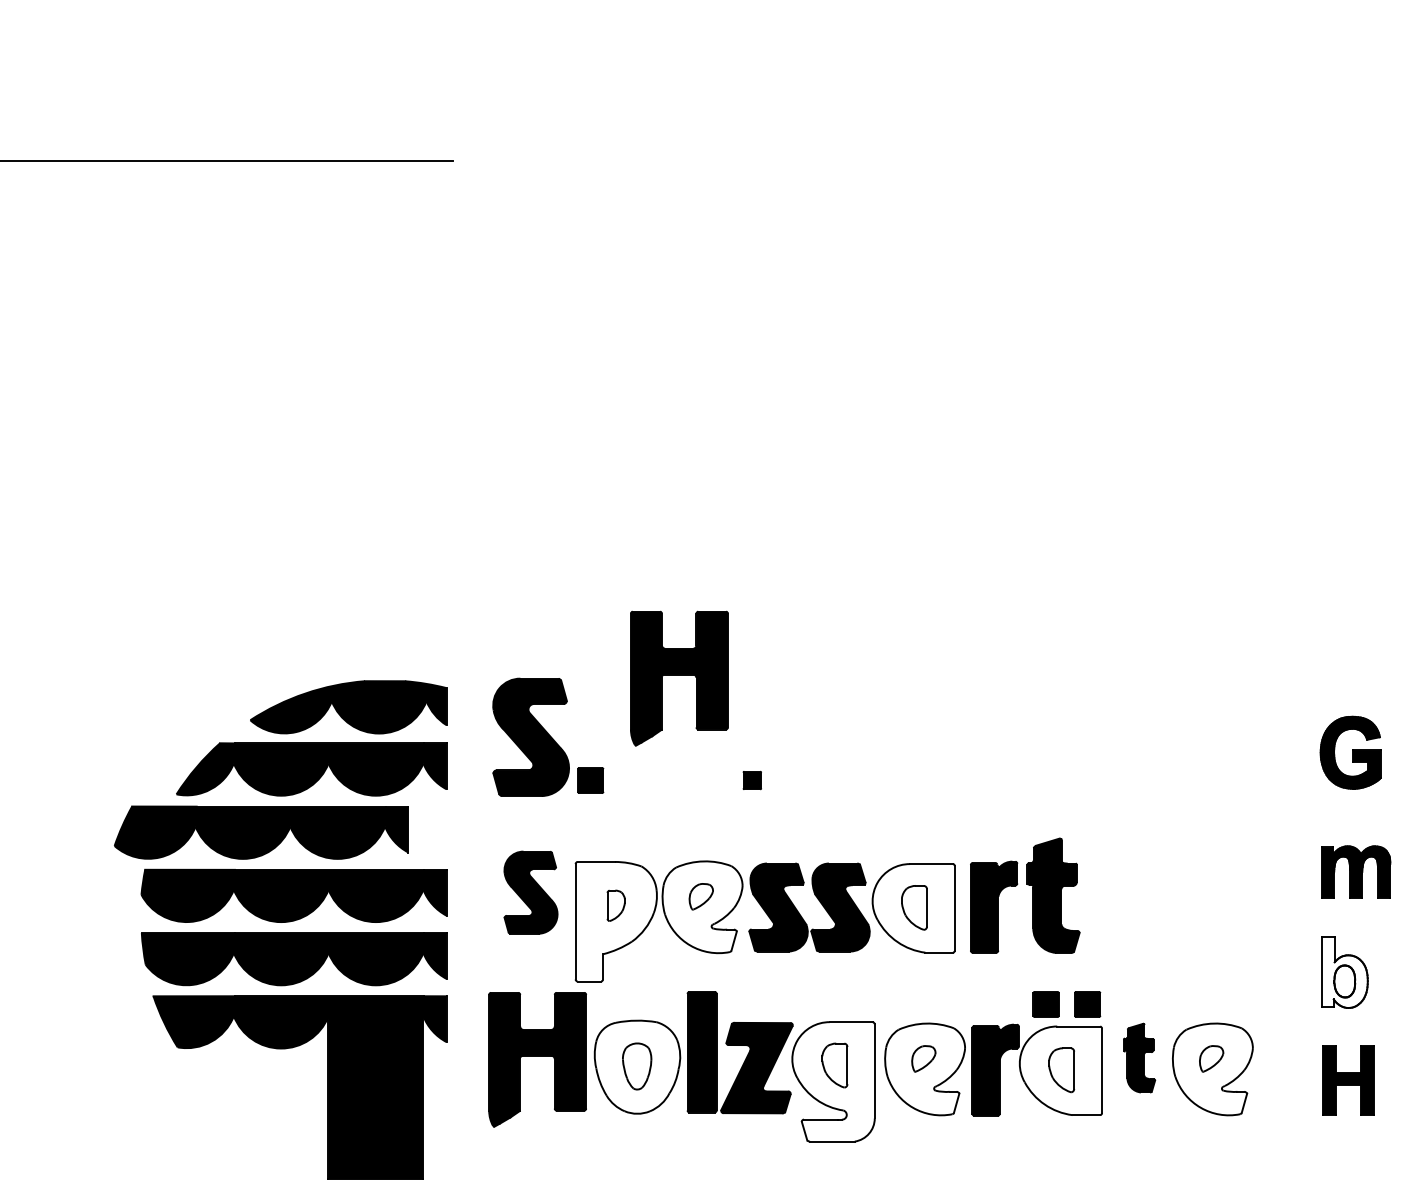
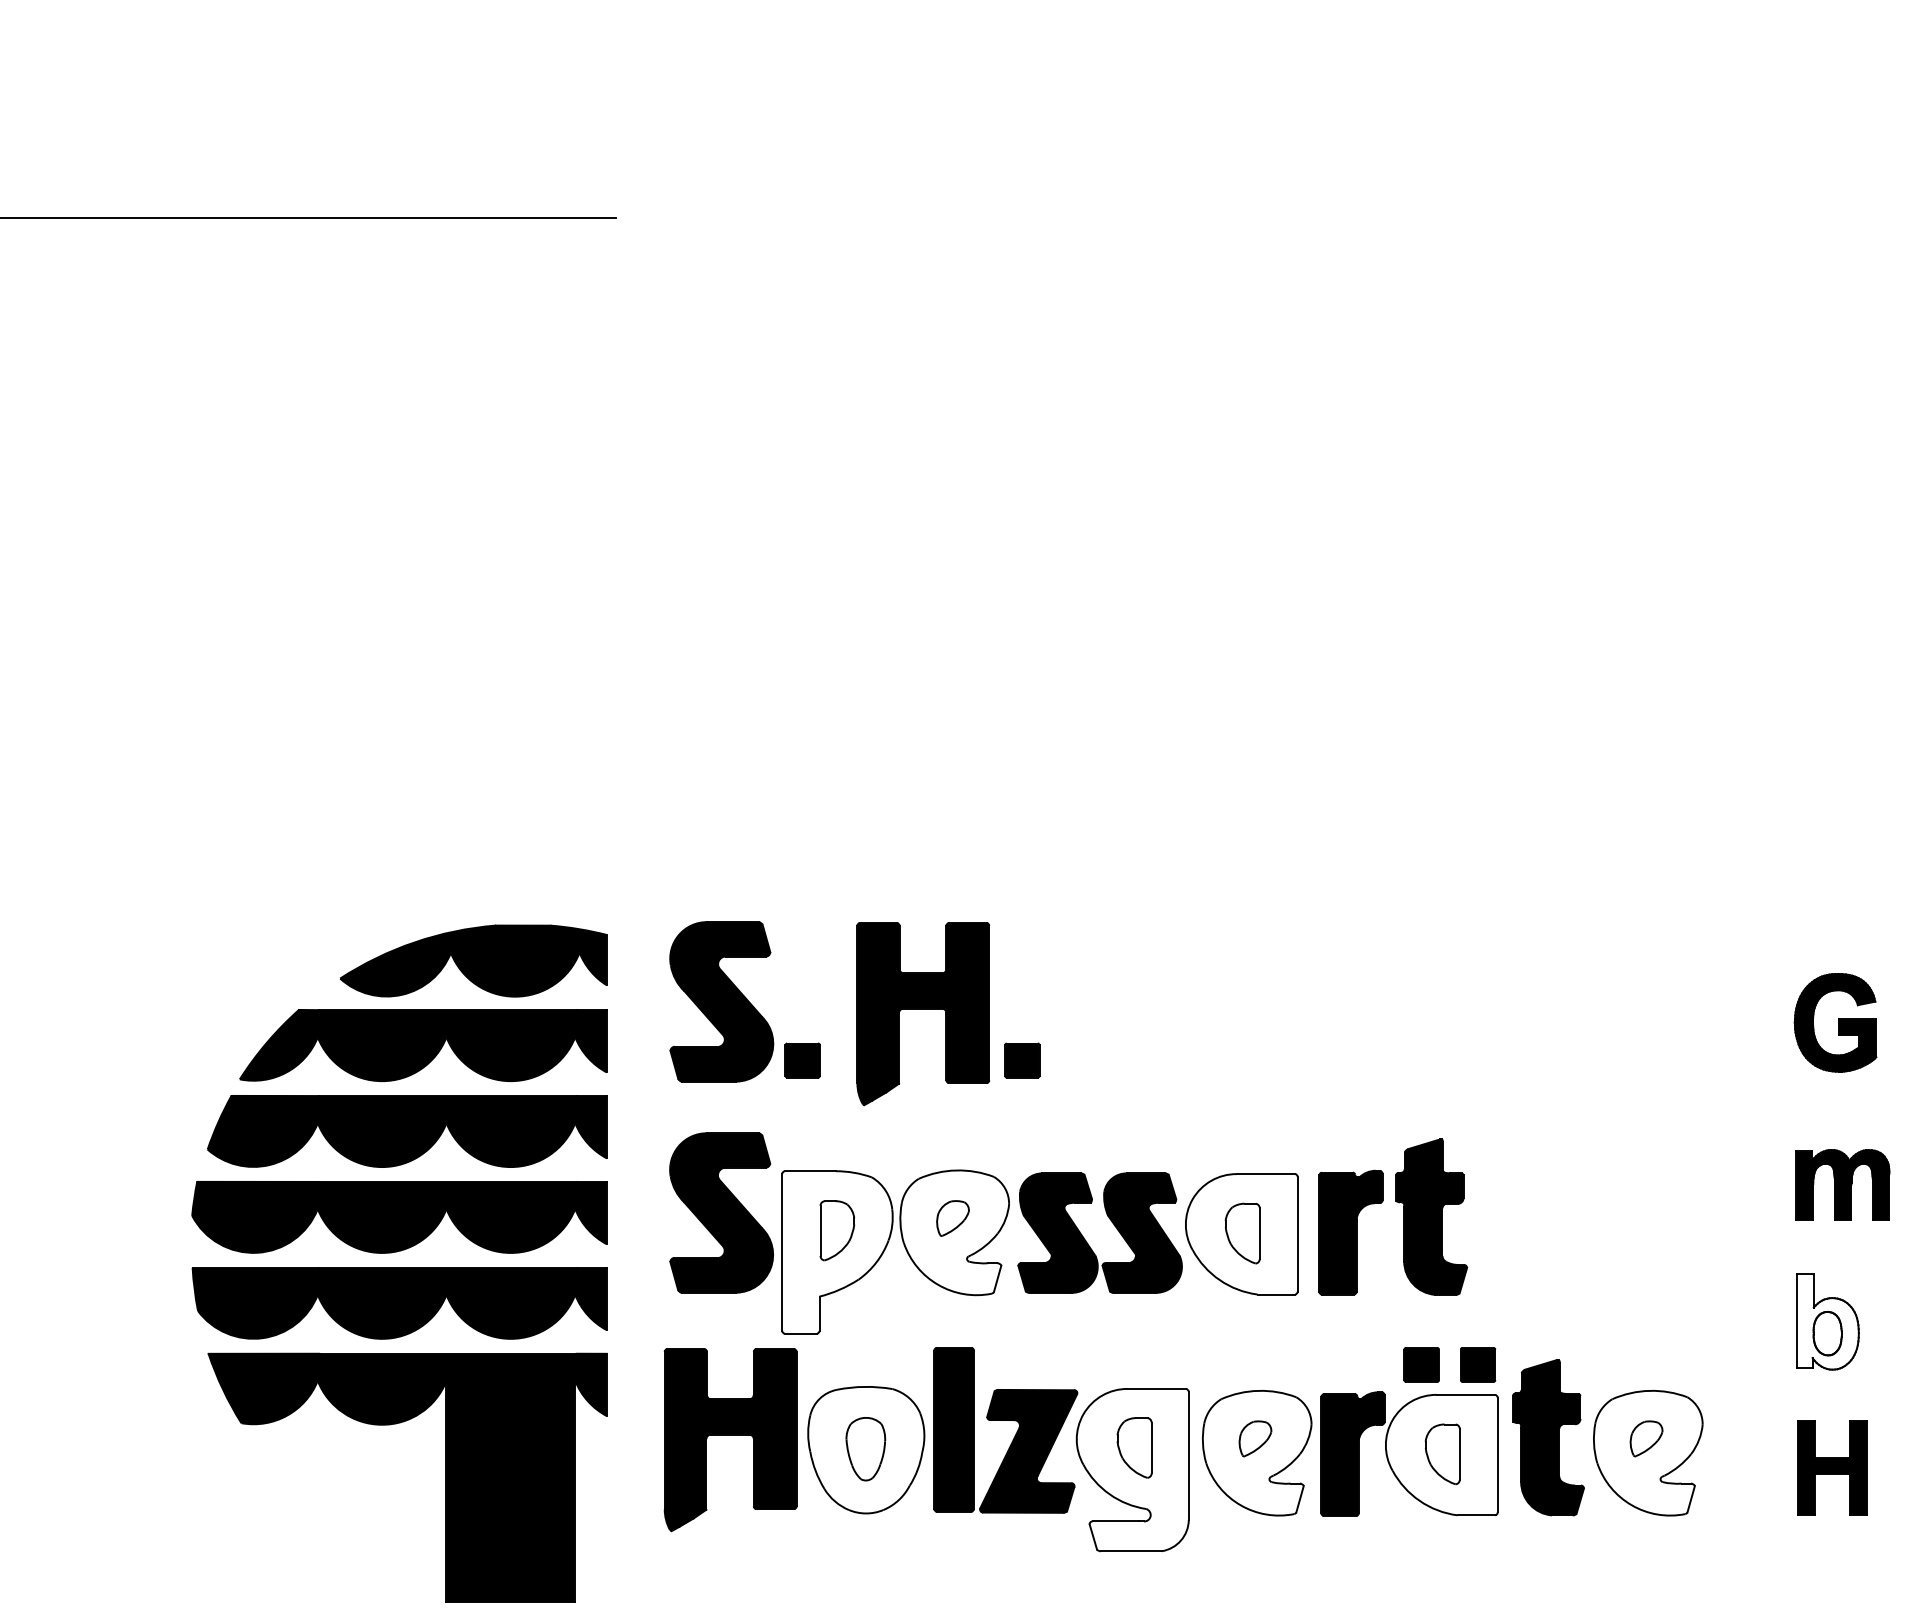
part: (679, 678) -> (923, 1014), moved
part: (752, 780) -> (1022, 1060), size x1.43
part: (261, 832) -> (407, 1131), moved
part: (530, 892) -> (721, 1212), size x1.43
part: (616, 905) -> (837, 1230), size x1.43
part: (1139, 1057) -> (1548, 1437), size x1.67

